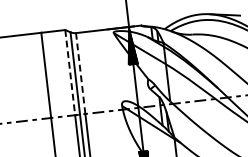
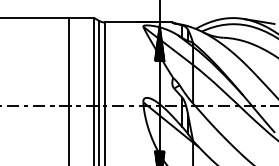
line: (70, 72) -> (94, 62), dashed -> solid
line: (80, 73) -> (104, 64), dashed -> solid

